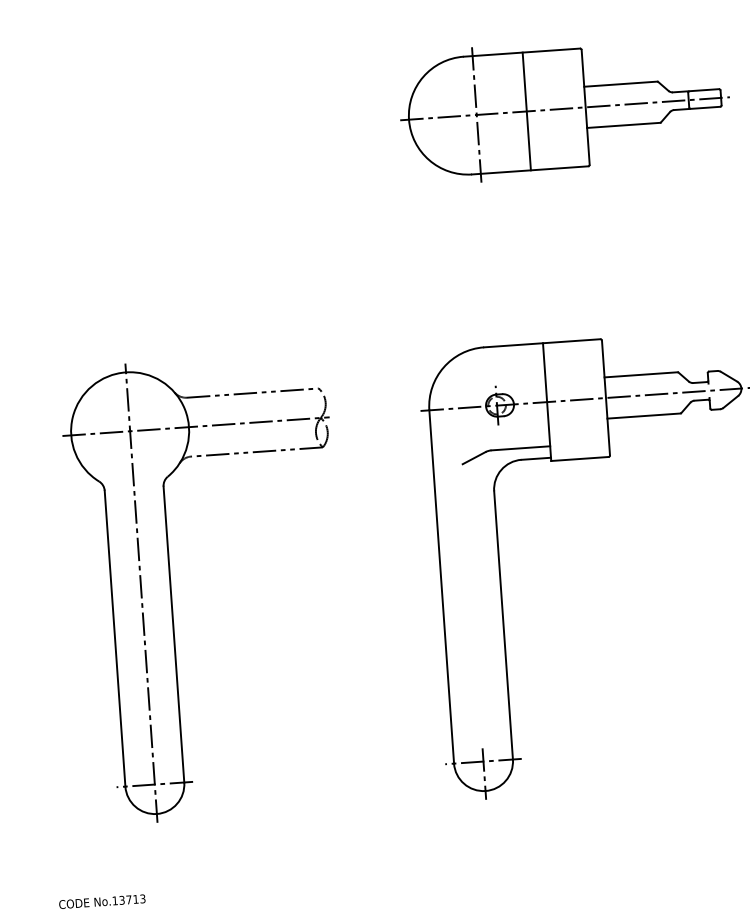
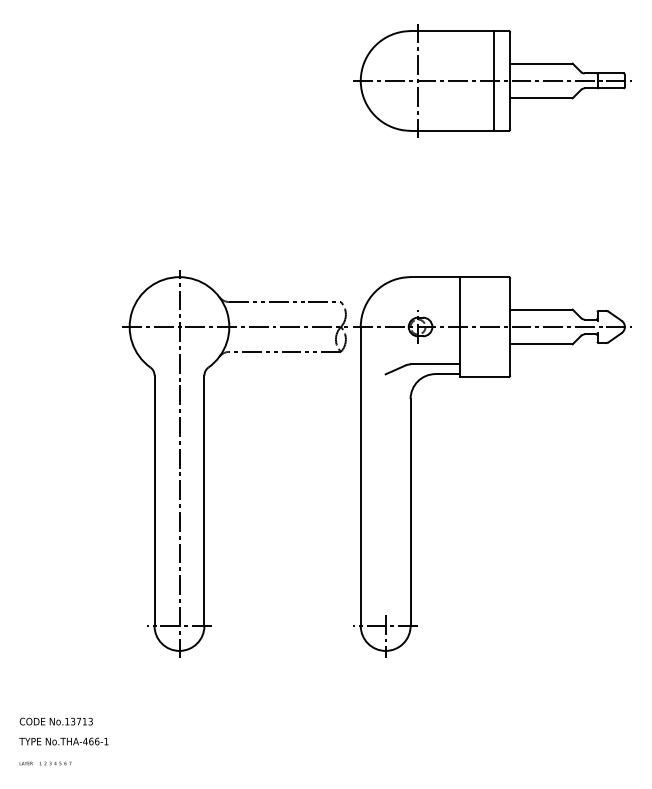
line: (526, 110) -> (494, 80), moved
part: (170, 590) -> (204, 463), moved

